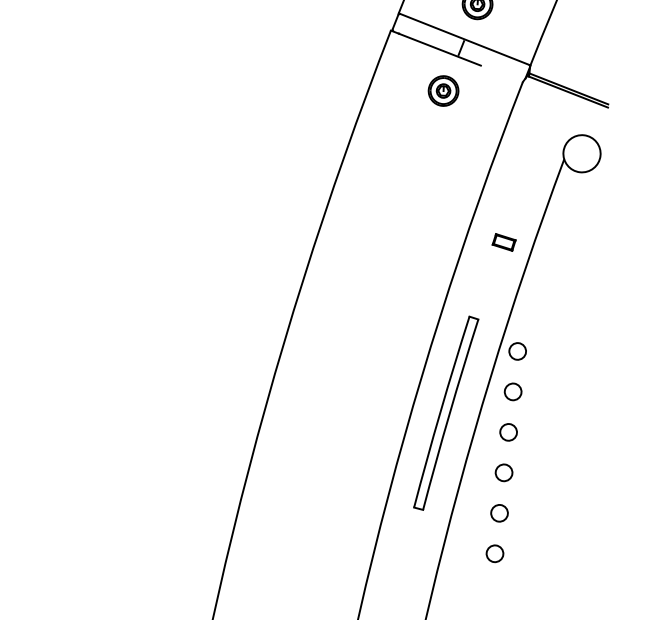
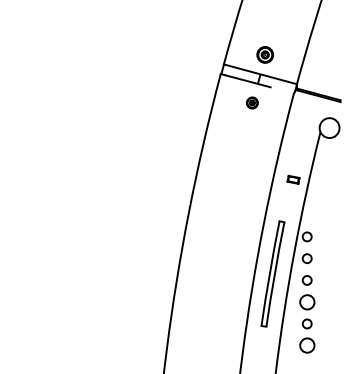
part: (443, 90) -> (252, 102), size x0.7
circle: (502, 471) -> (306, 301), size x1.6
circle: (493, 553) -> (306, 345), size x1.6

